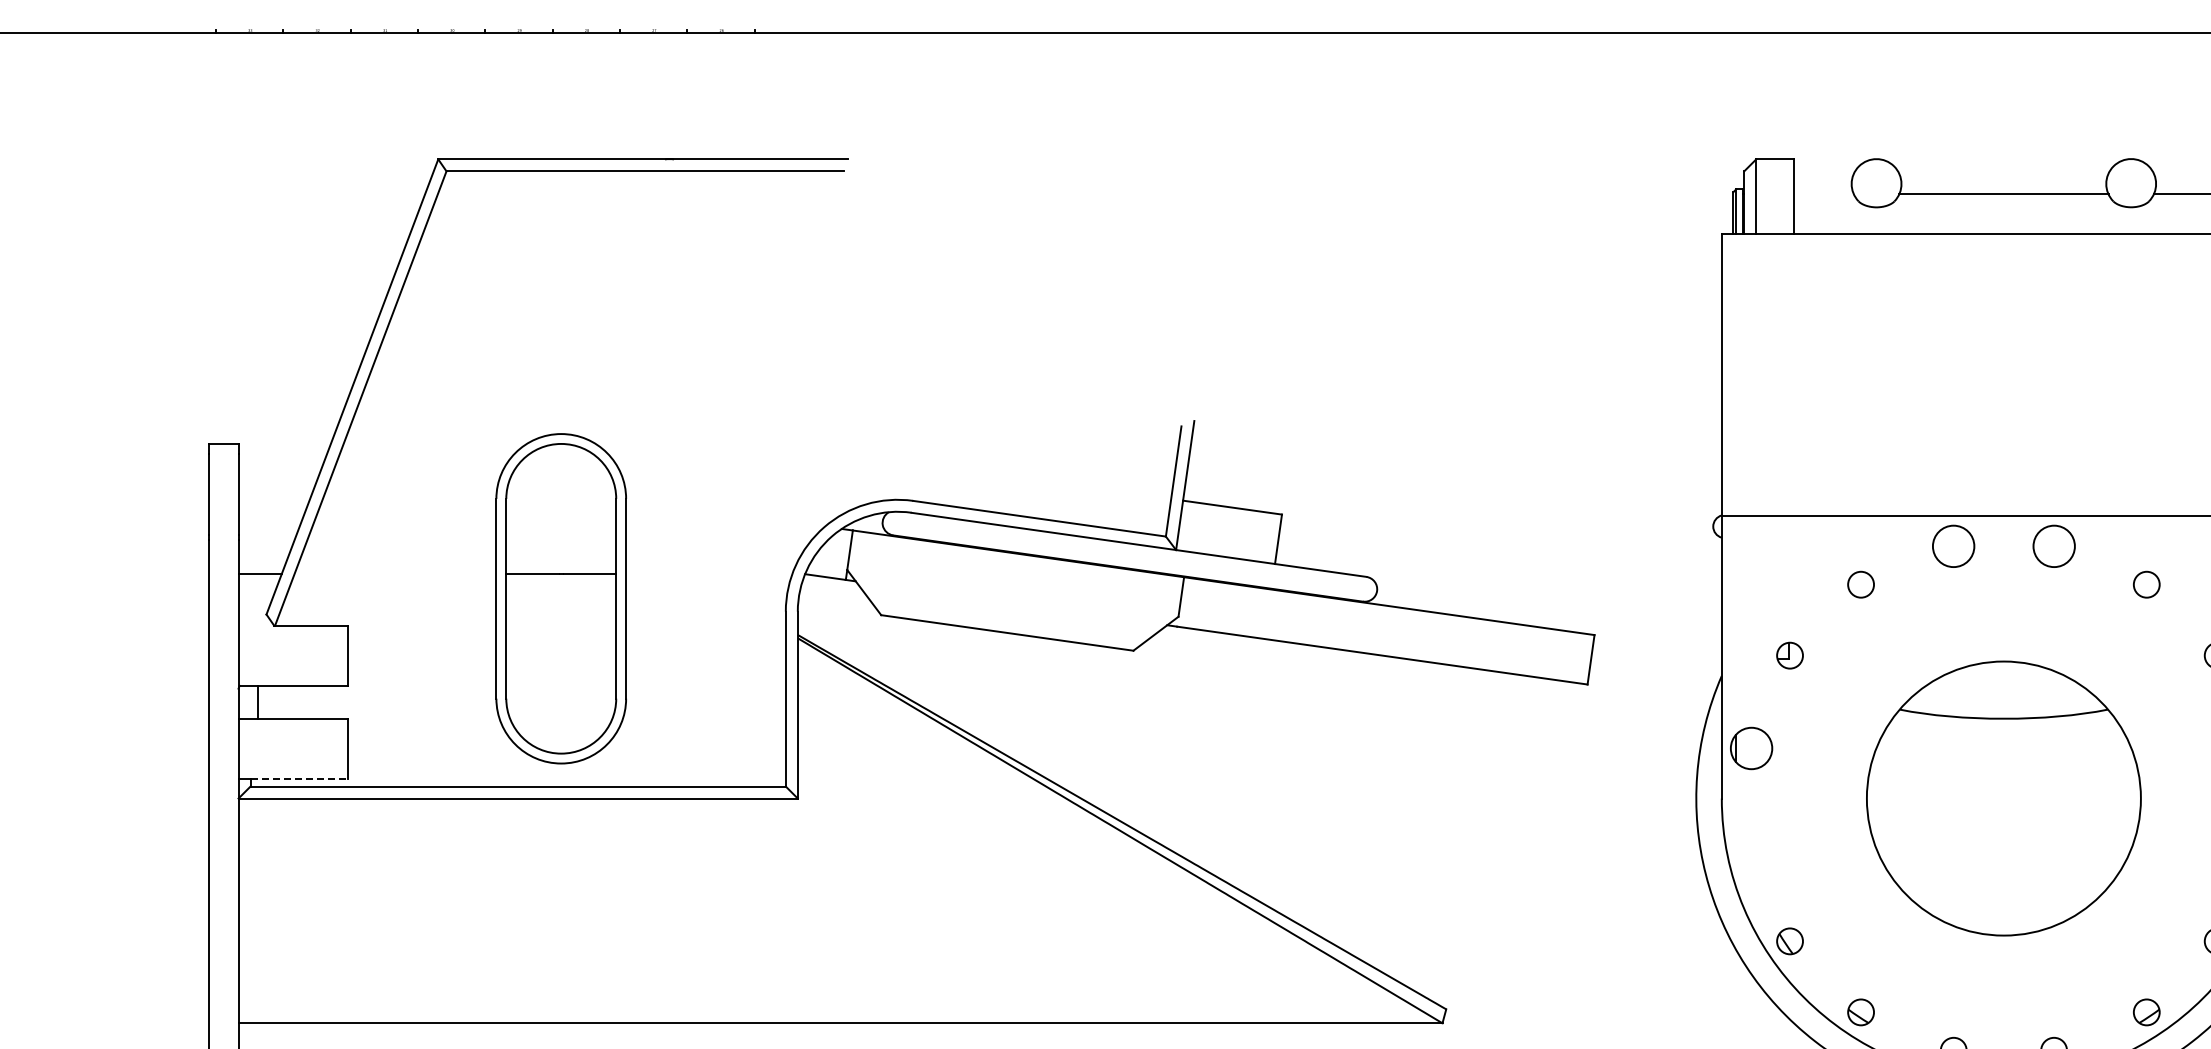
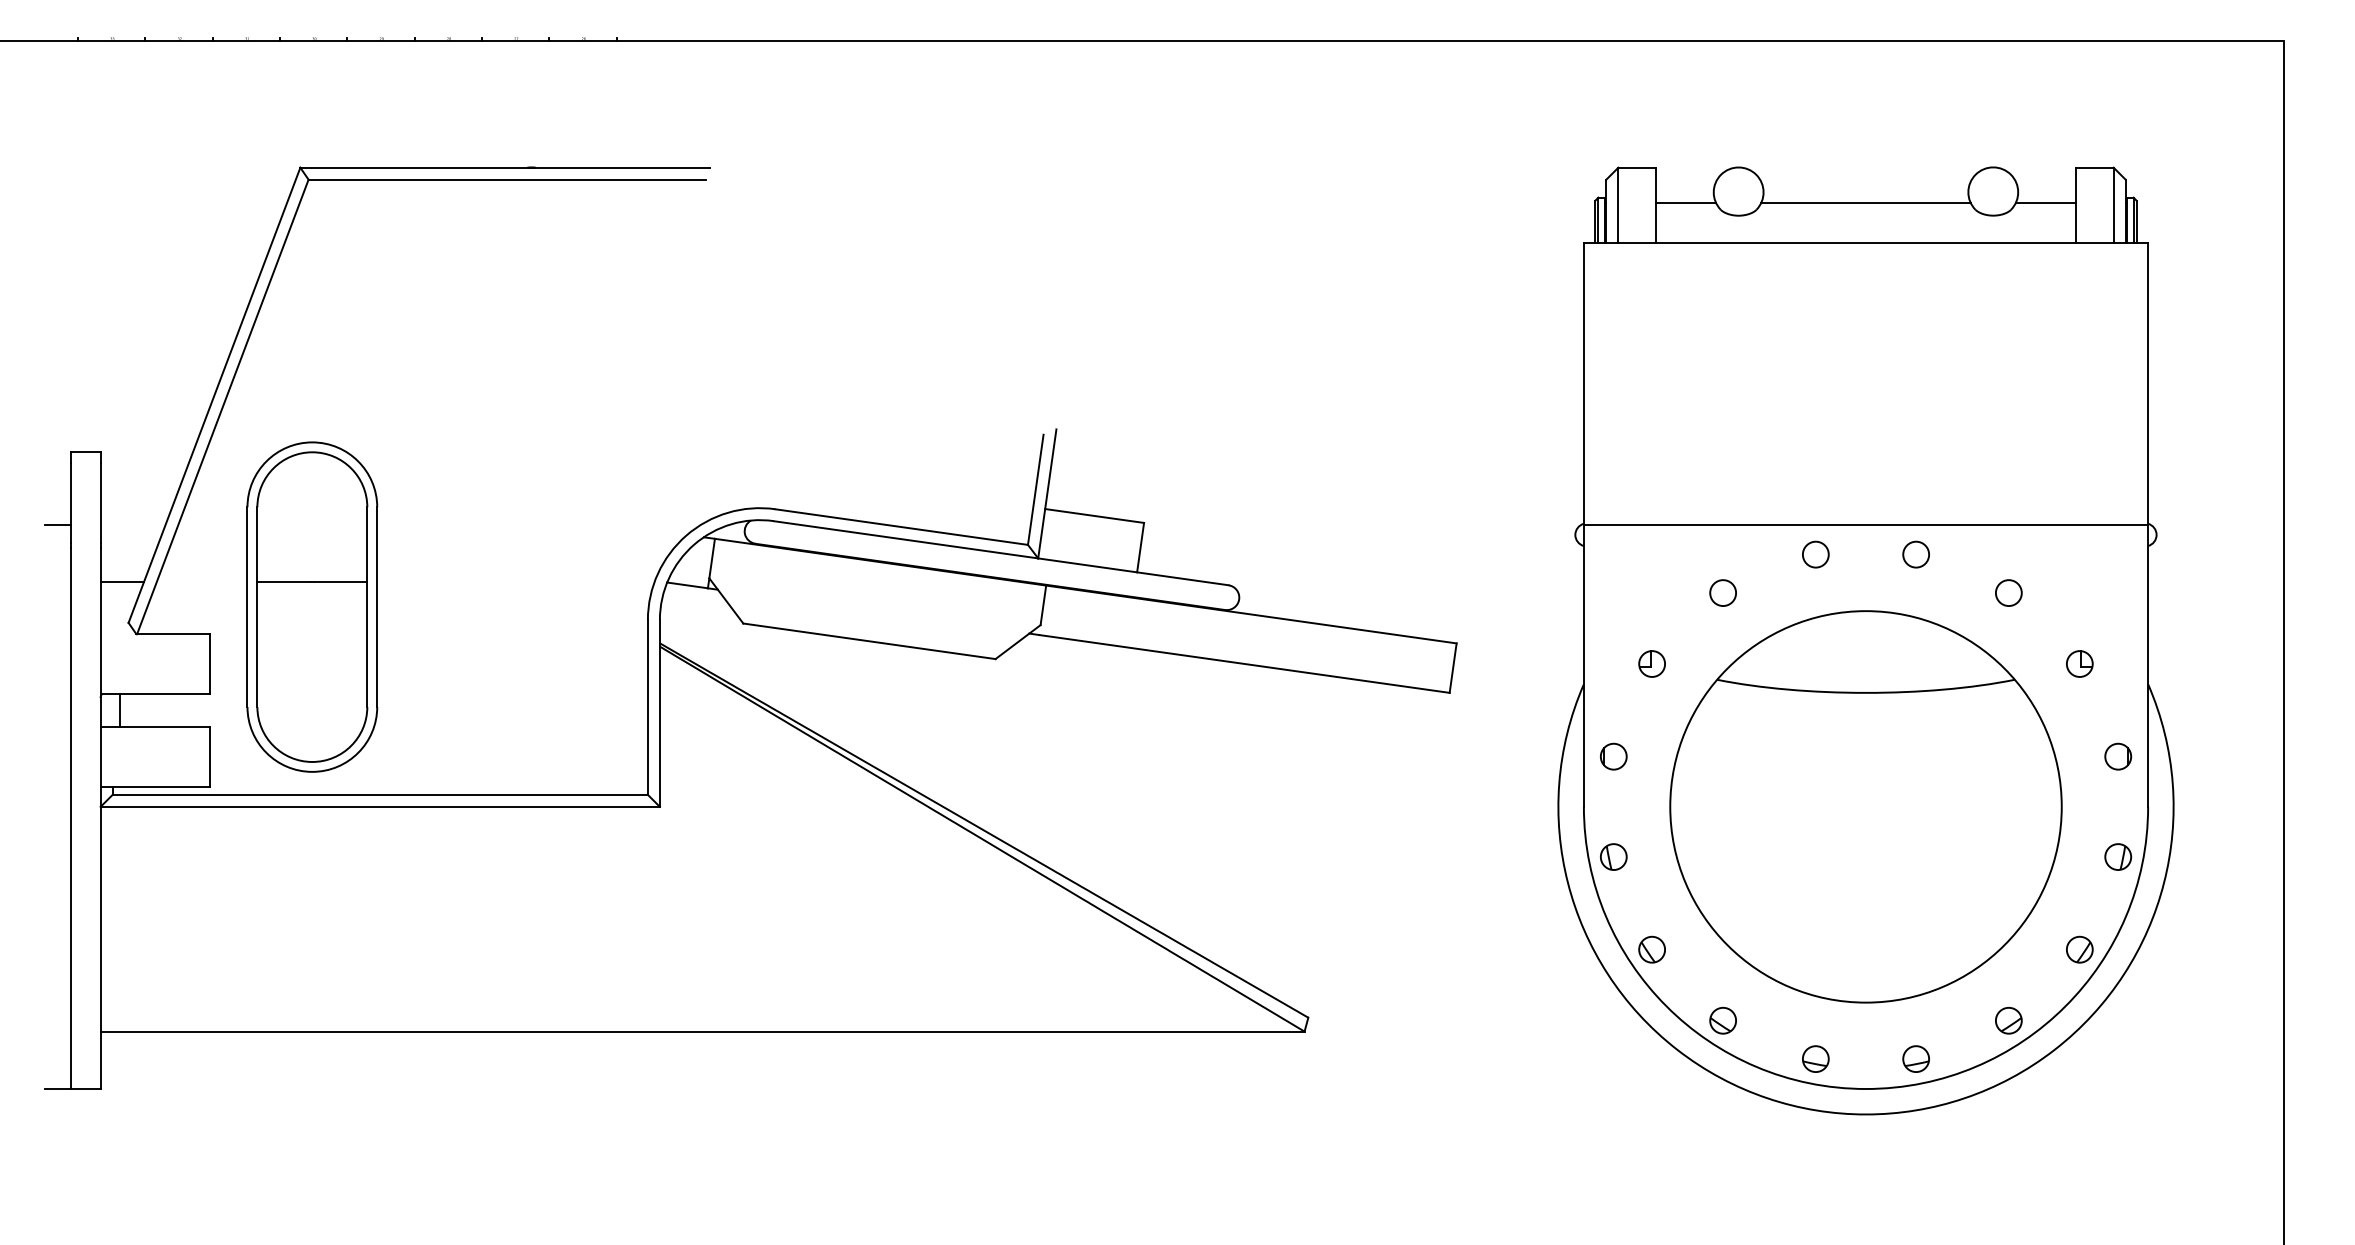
line: (1823, 194) -> (1685, 202), added
line: (195, 516) -> (57, 524), added
circle: (1953, 546) -> (1815, 554), size x0.62
circle: (2053, 546) -> (1915, 554), size x0.62
part: (561, 598) -> (312, 606), moved
part: (1751, 748) -> (1613, 756), size x0.62
line: (299, 778) -> (161, 786), dashed -> solid
part: (2003, 798) -> (1865, 806), size x1.43
part: (1751, 848) -> (1613, 856), added

